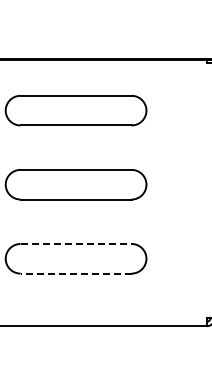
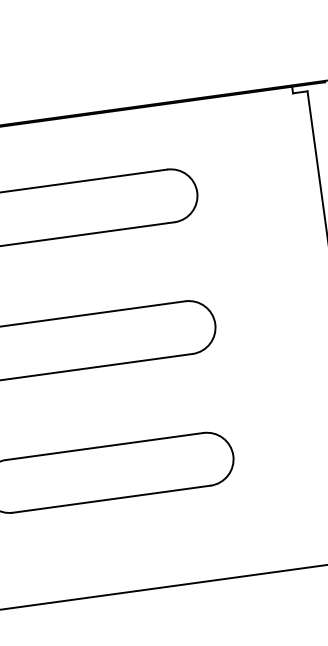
line: (76, 243) -> (105, 445), dashed -> solid
line: (76, 273) -> (112, 498), dashed -> solid

